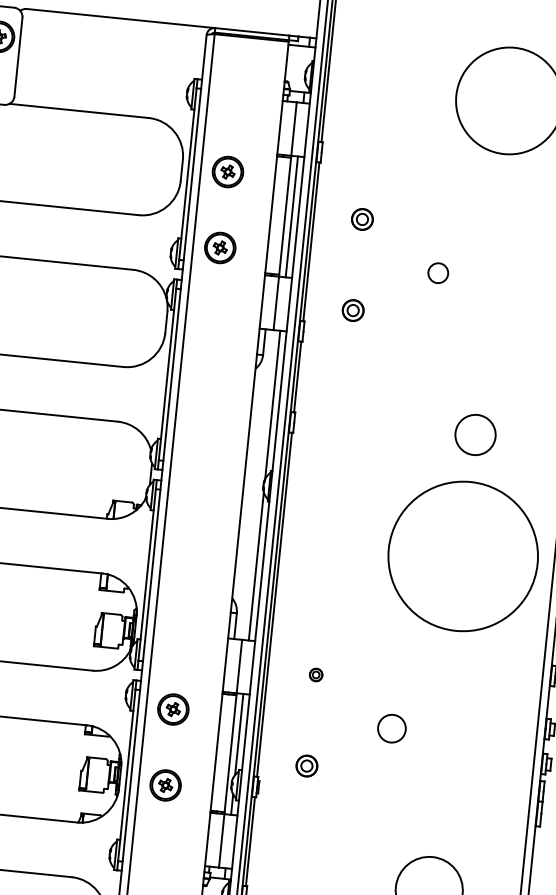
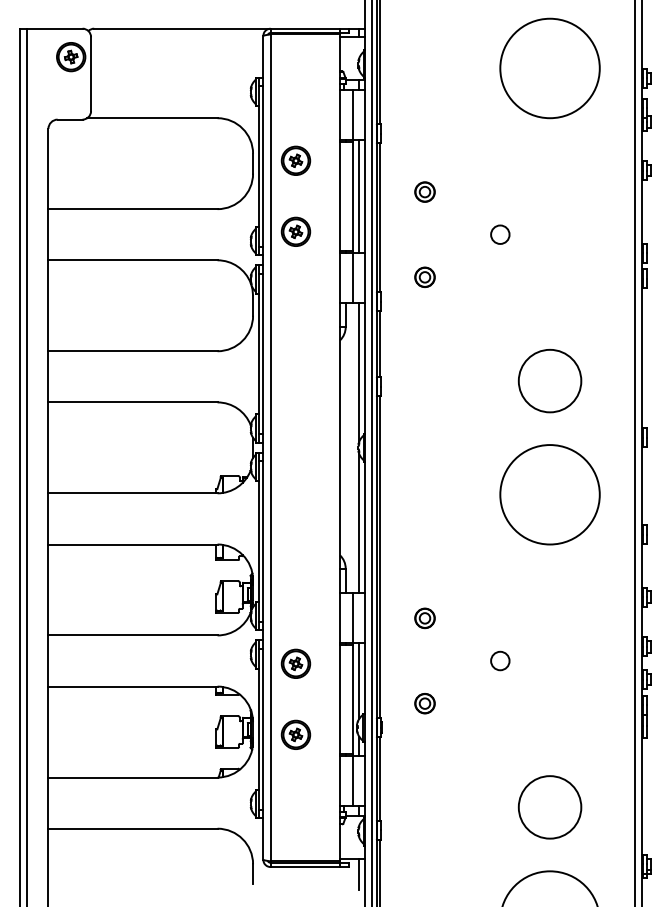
circle: (475, 434) -> (549, 380), size x1.67
circle: (462, 556) -> (549, 494), size x0.71
part: (315, 675) -> (424, 618), size x1.67
circle: (392, 728) -> (500, 660), size x0.71

